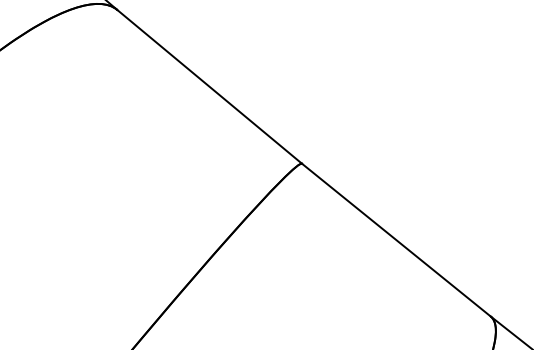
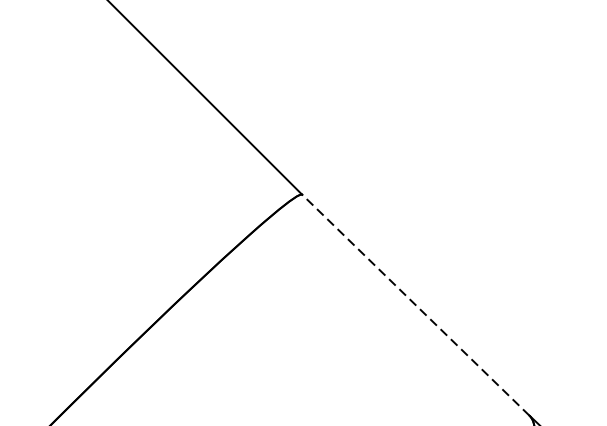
line: (396, 239) -> (416, 304), solid -> dashed

